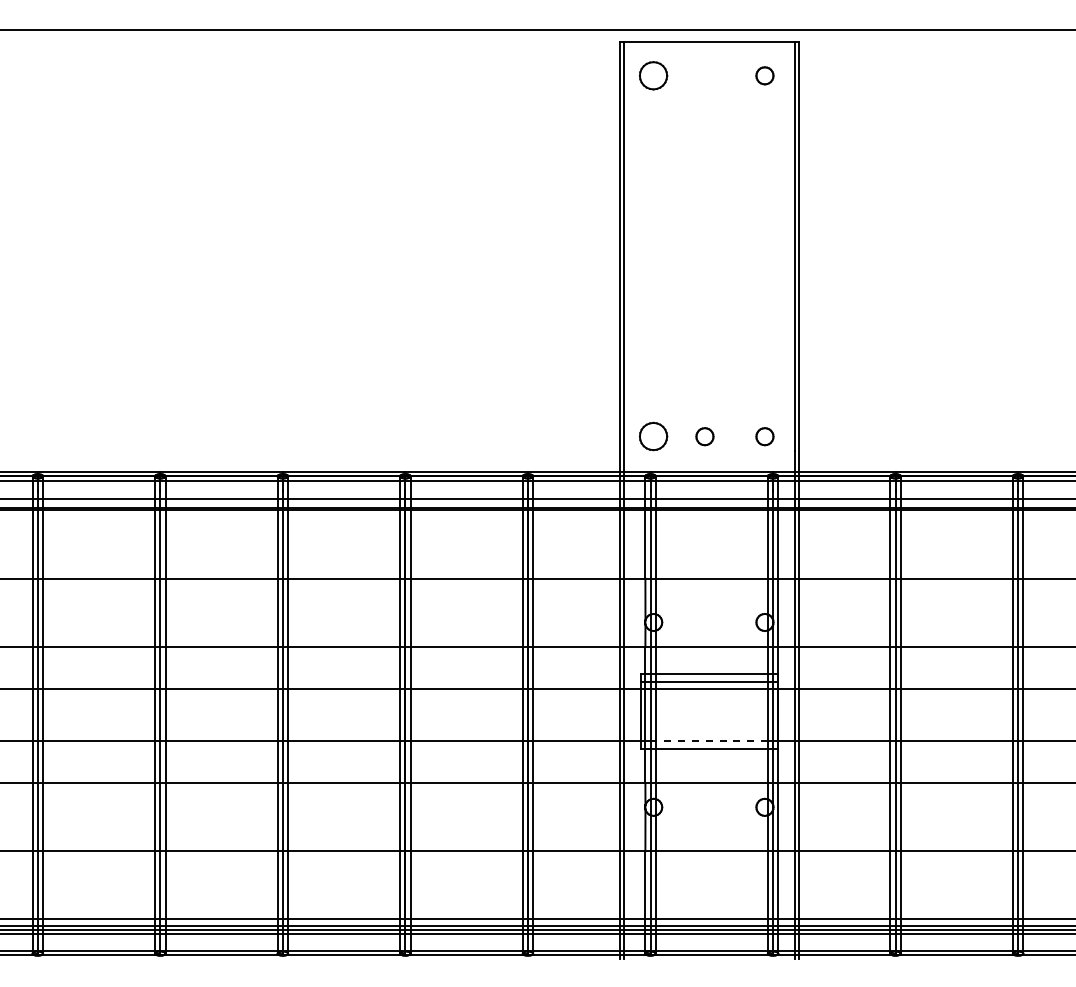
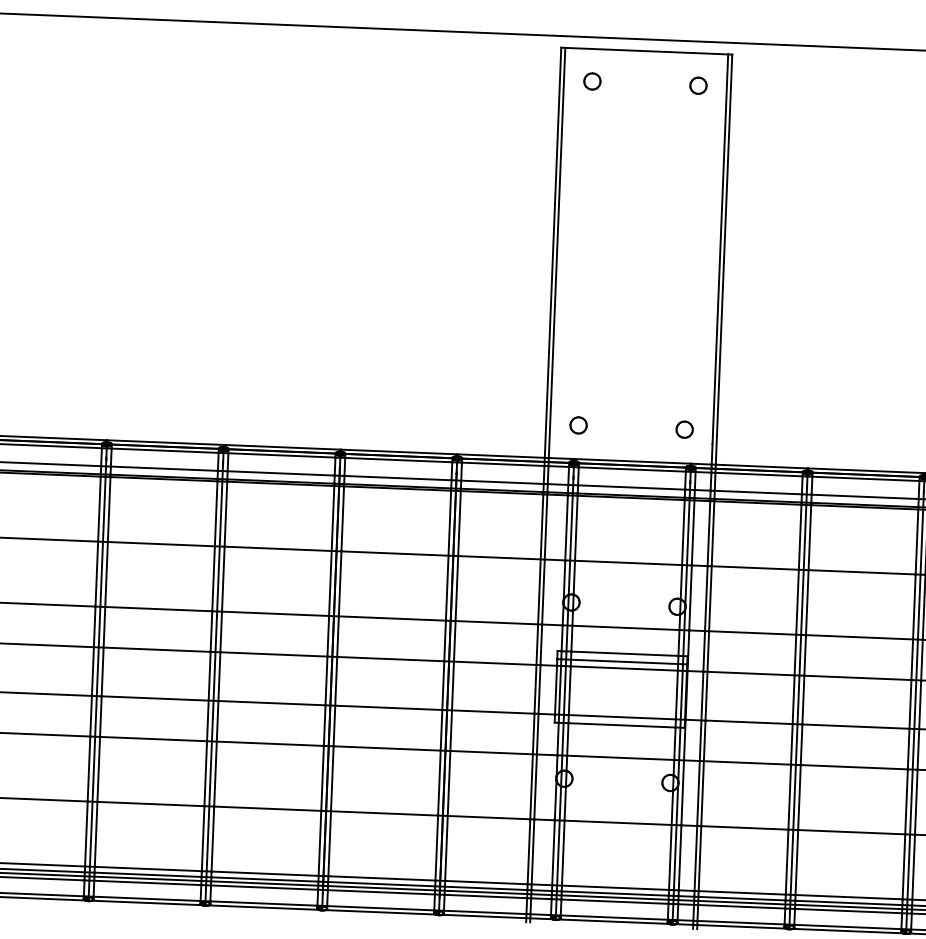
part: (653, 75) -> (592, 81), size x0.62
part: (653, 436) -> (578, 425), size x0.62
part: (704, 436) -> (627, 427), removed
line: (711, 740) -> (622, 717), dashed -> solid

